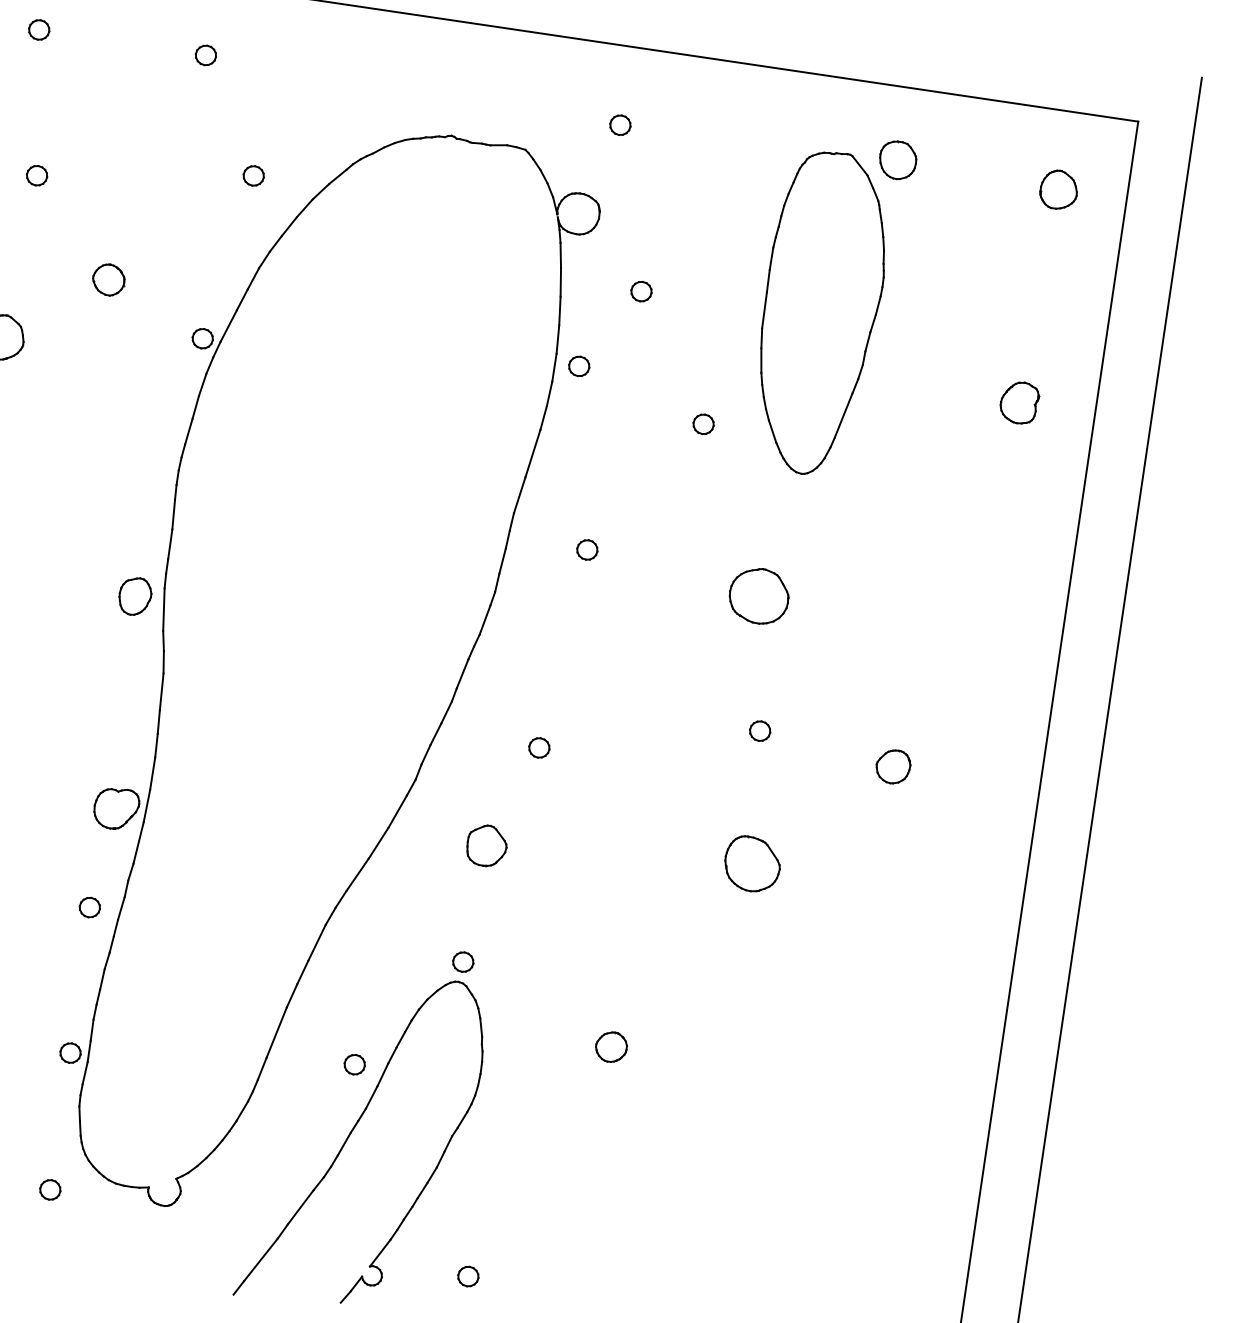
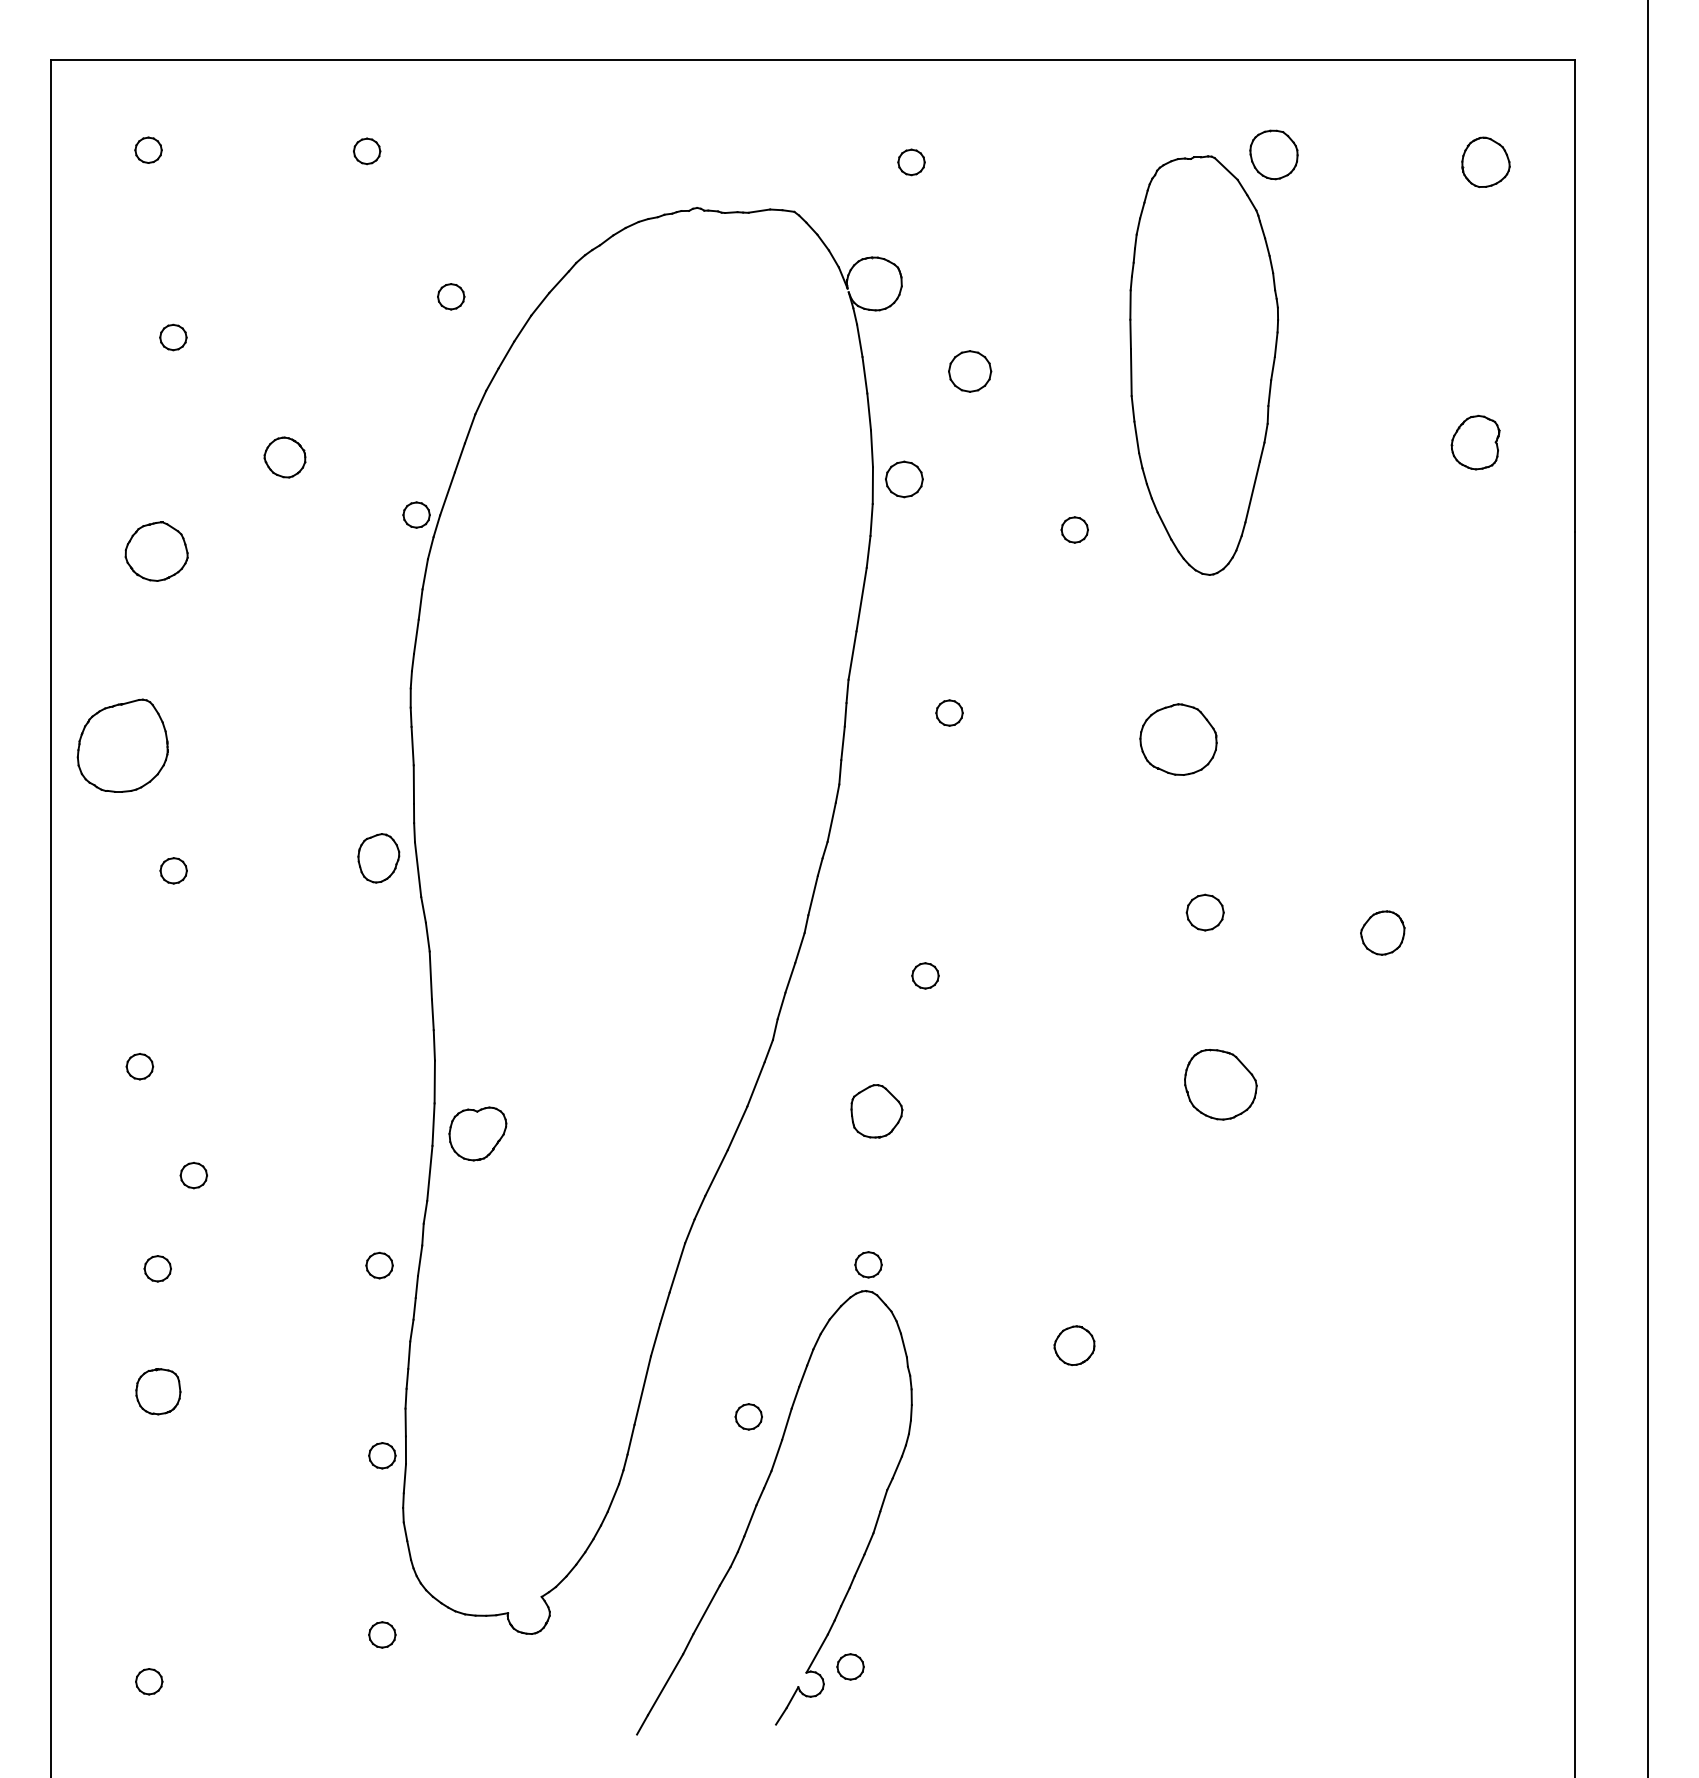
part: (641, 291) -> (969, 371), size x1.6
part: (579, 365) -> (904, 478), size x1.4
part: (760, 731) -> (1205, 912), size x1.4
part: (116, 808) -> (477, 1133), moved
part: (468, 1276) -> (850, 1666), moved

